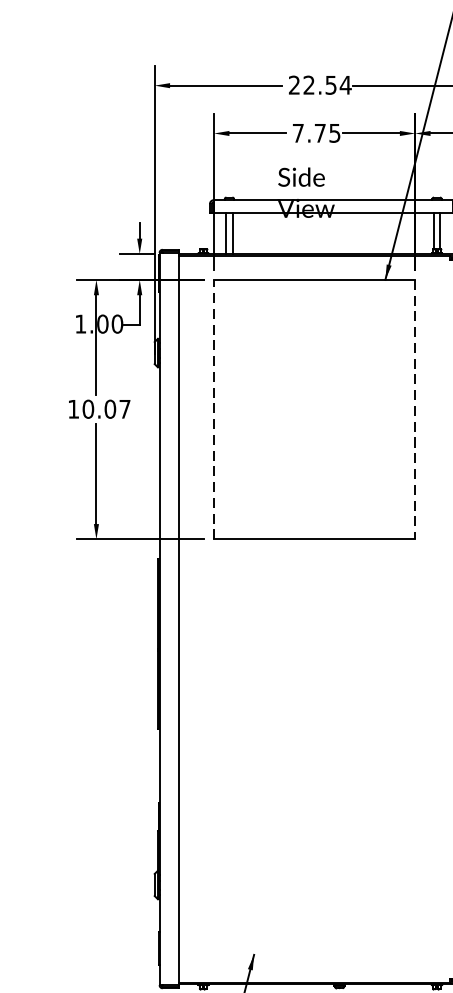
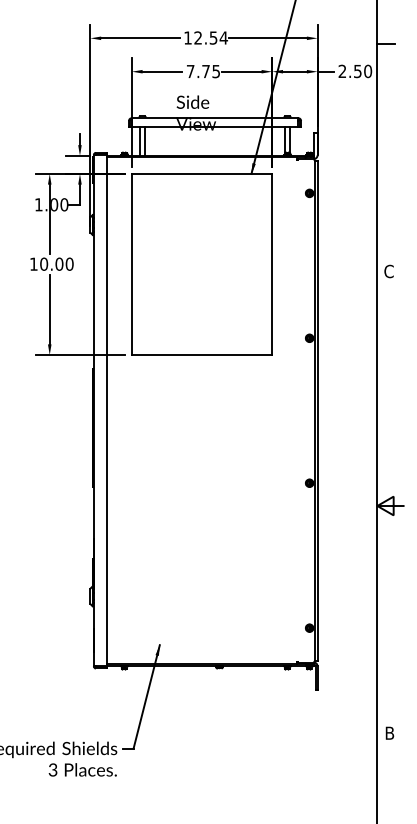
text: (293, 84) -> (187, 37), 22.54 -> 12.54
text: (124, 408) -> (69, 263), 10.07 -> 10.00
line: (213, 409) -> (131, 264), dashed -> solid
line: (415, 409) -> (272, 264), dashed -> solid

